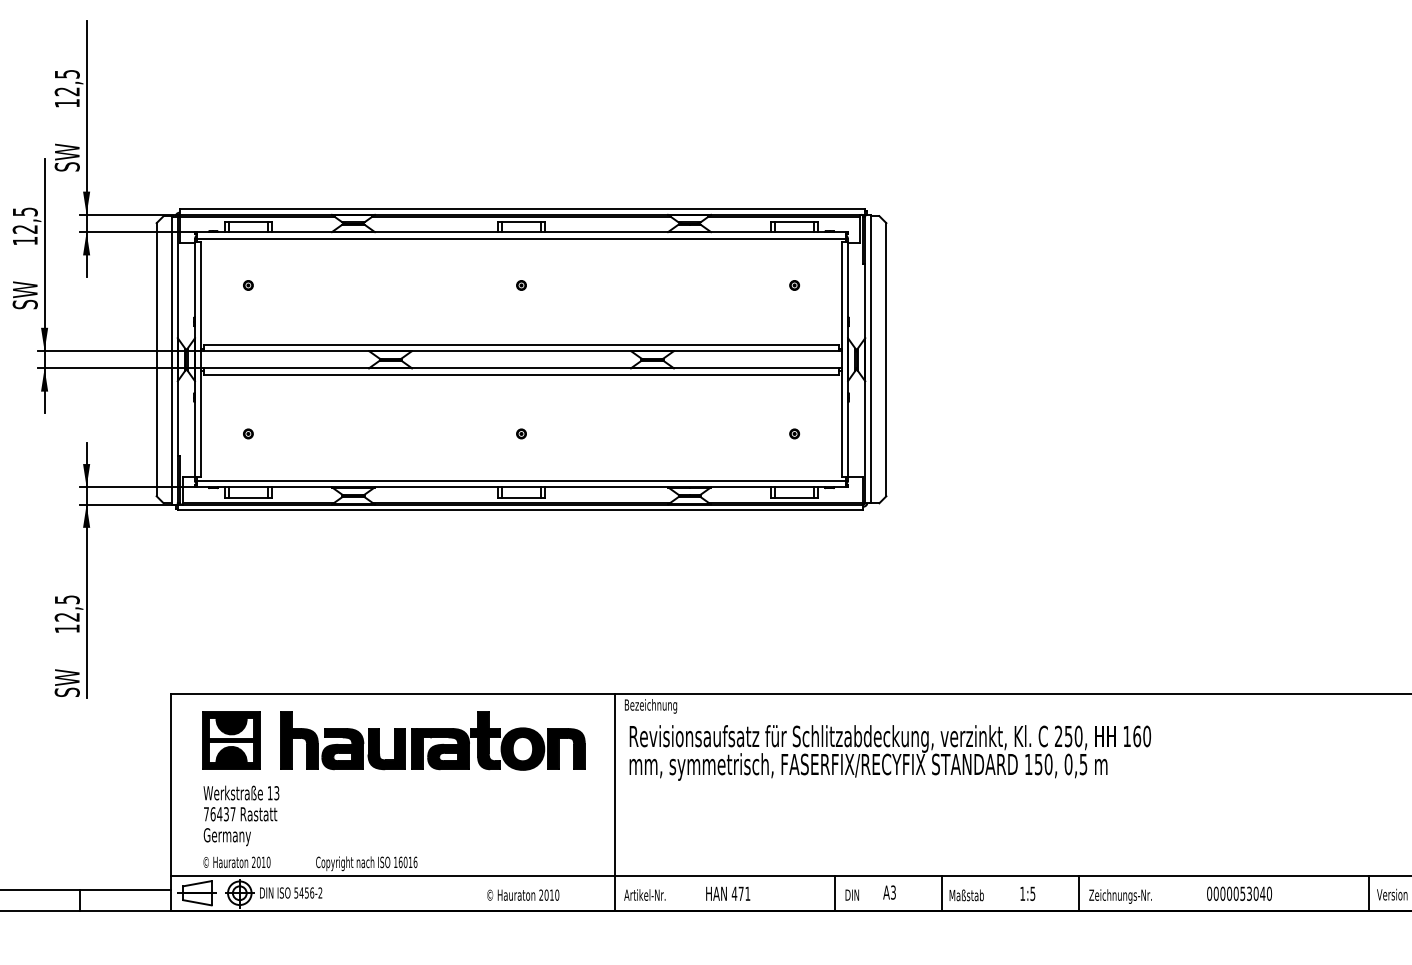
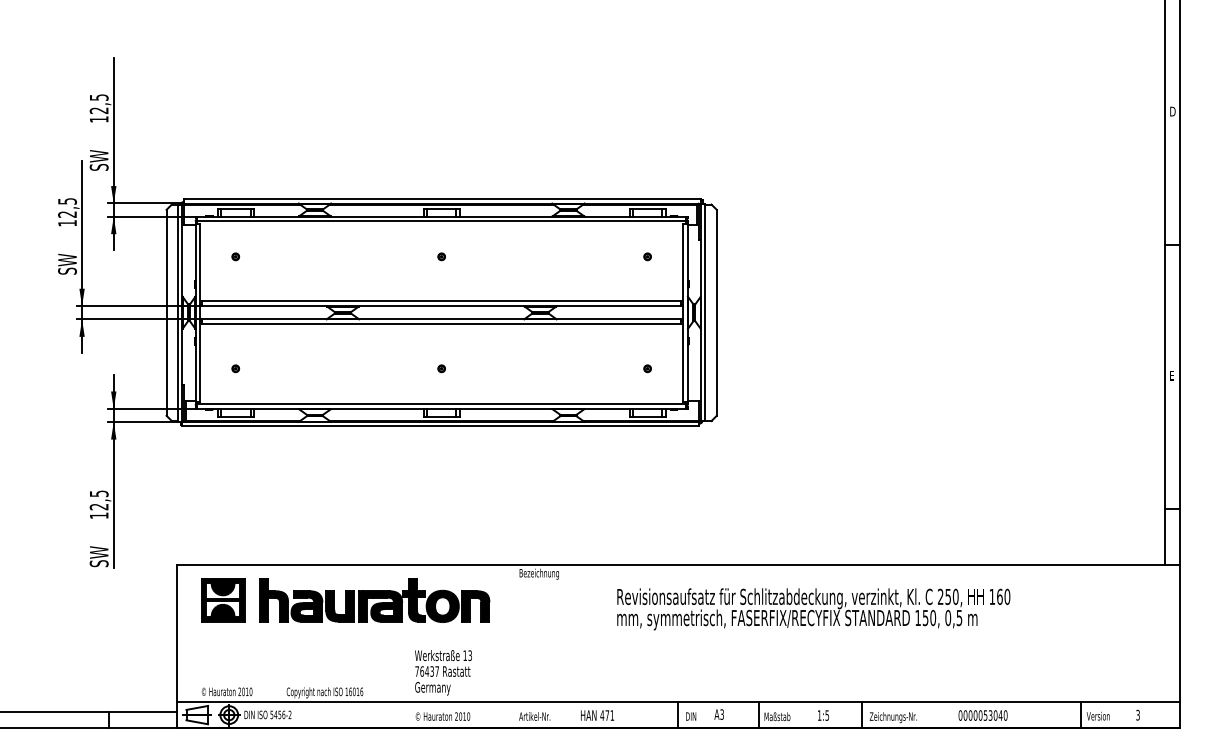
text: (889, 753) -> (813, 609), moved
line: (615, 802) -> (512, 646), removed
text: (241, 815) -> (443, 672), moved

